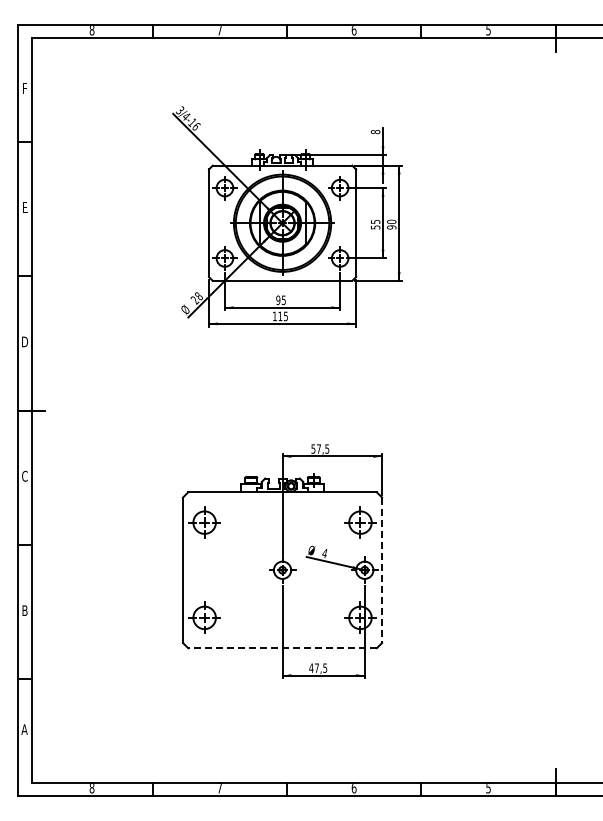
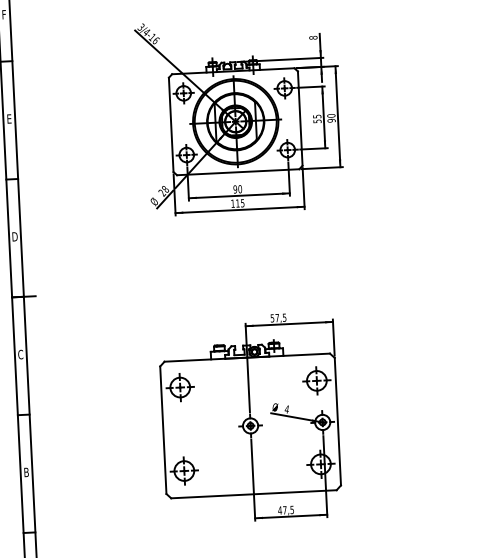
text: (283, 299) -> (239, 188), 95 -> 90
line: (382, 570) -> (338, 421), dashed -> solid
line: (282, 648) -> (253, 494), dashed -> solid

